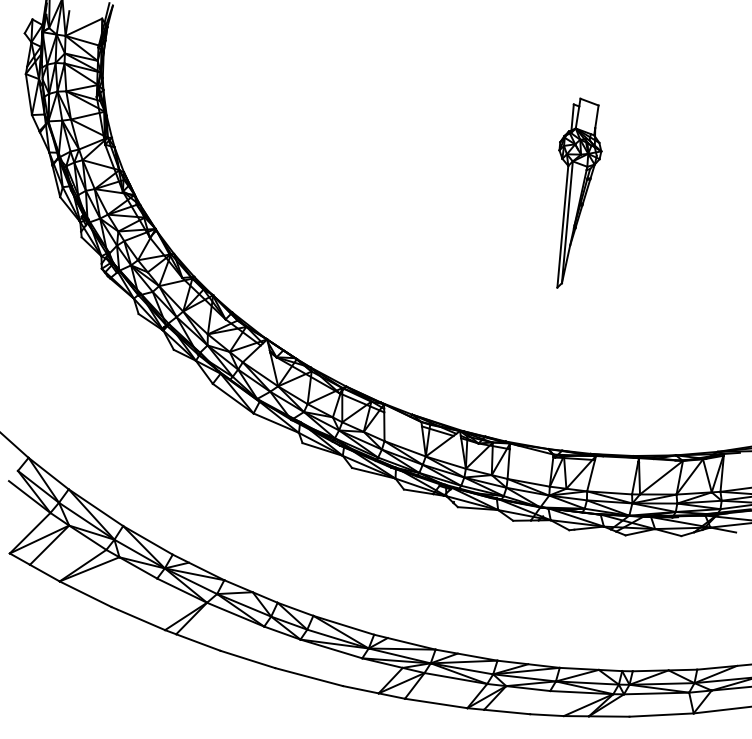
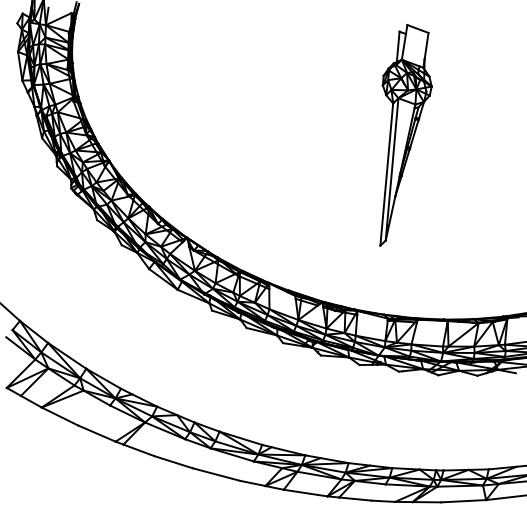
part: (578, 193) -> (405, 135), size x1.67

